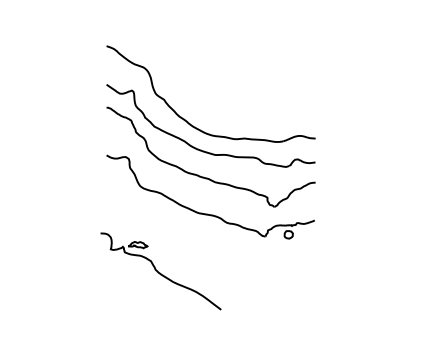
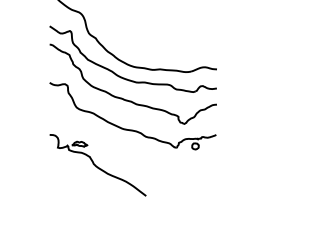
part: (160, 271) -> (97, 165), moved

